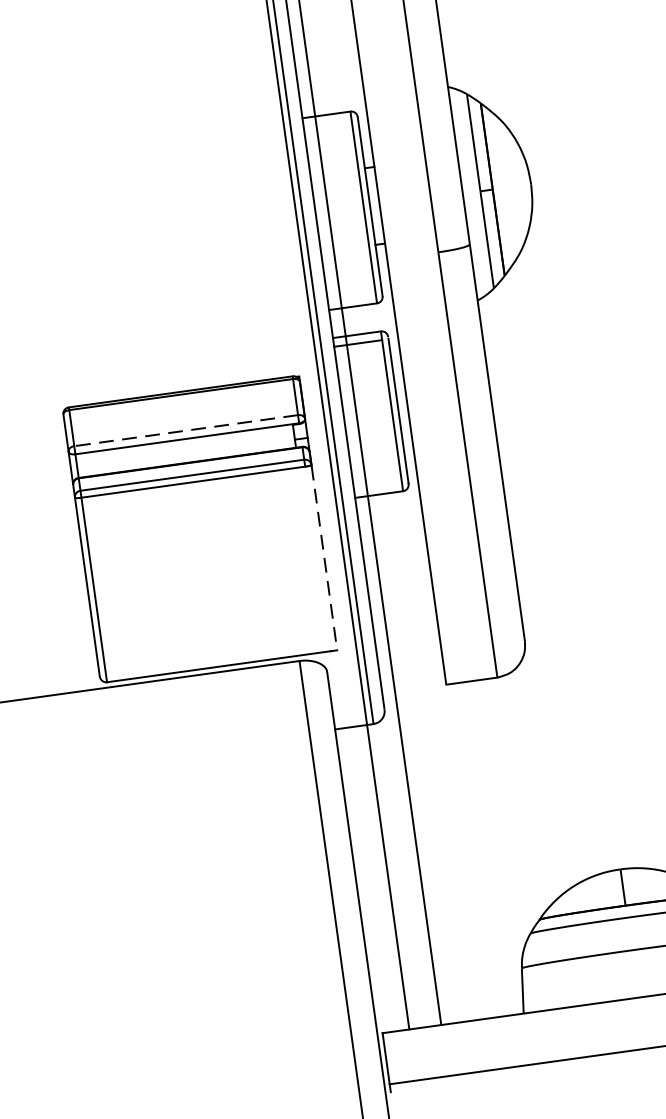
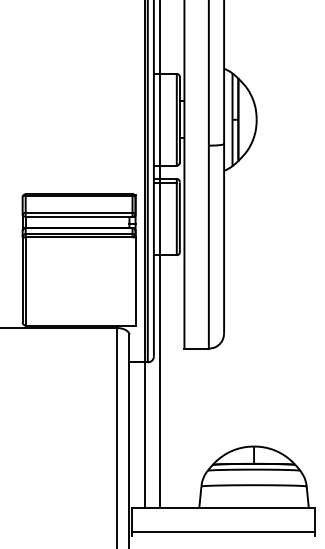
line: (184, 430) -> (78, 212), dashed -> solid
line: (324, 558) -> (135, 281), dashed -> solid

